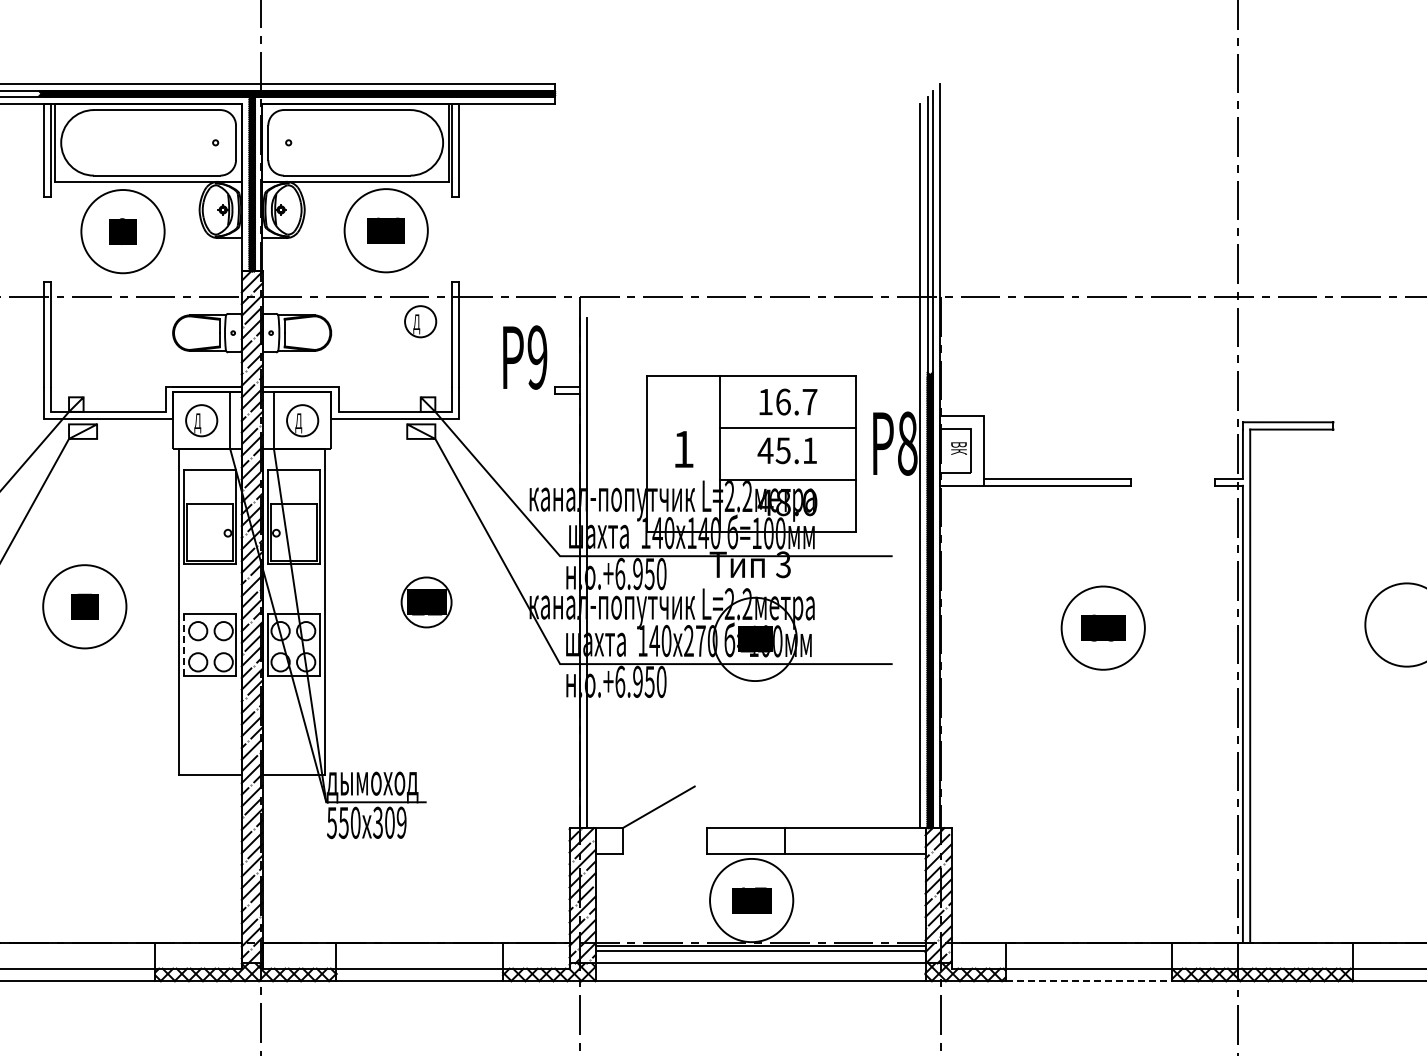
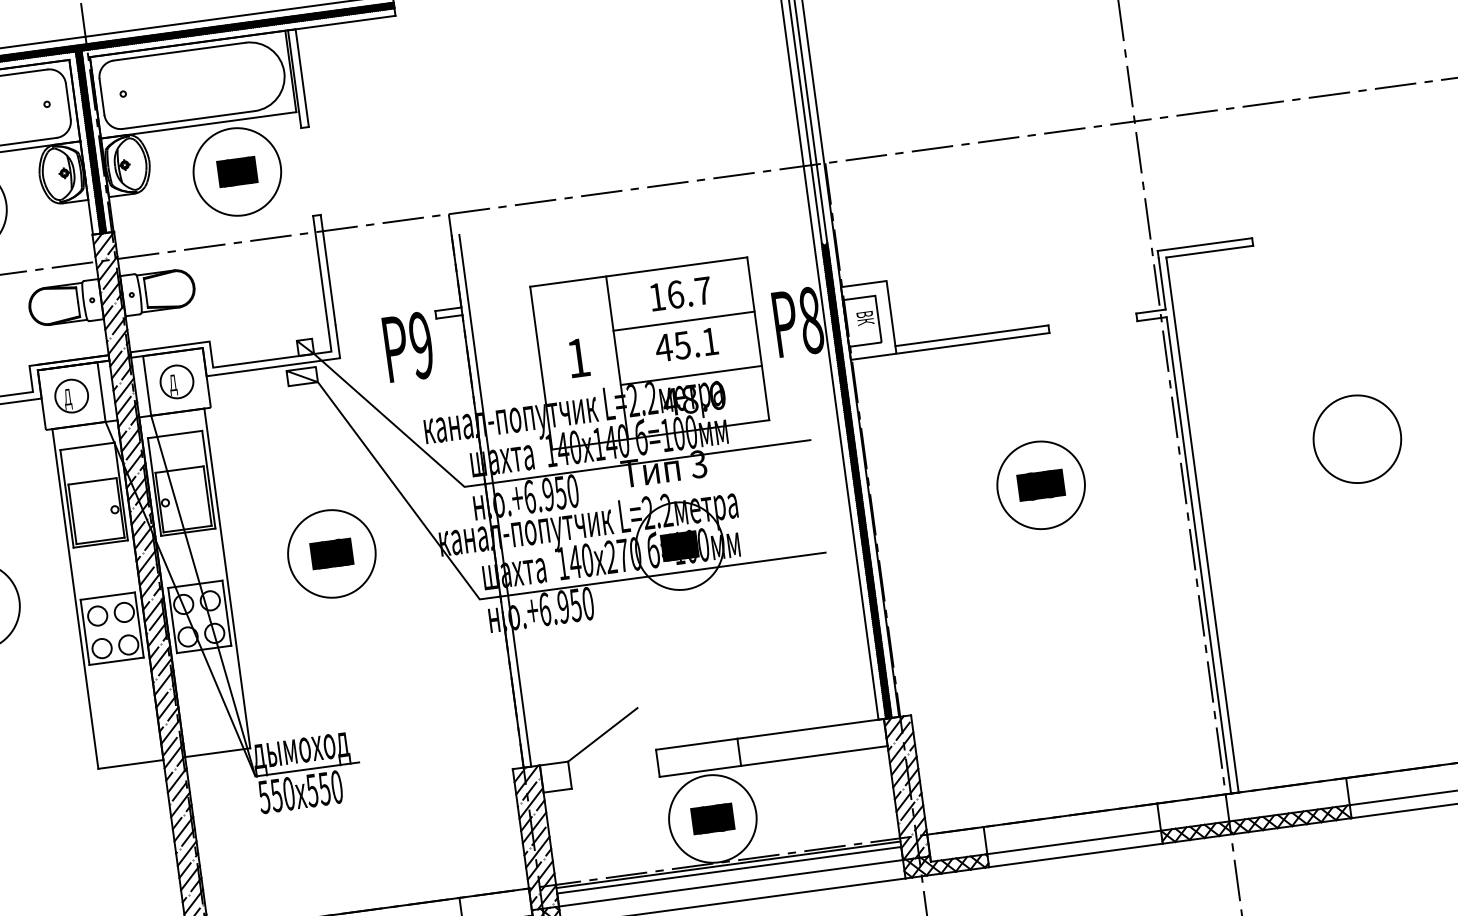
part: (420, 321) -> (285, 261), removed
text: (525, 357) -> (408, 347), moved
circle: (426, 602) -> (331, 554), size x1.67
line: (184, 645) -> (85, 632), dashed -> solid
text: (389, 822) -> (324, 788), 309 -> 550
line: (1089, 981) -> (1076, 855), dashed -> solid

